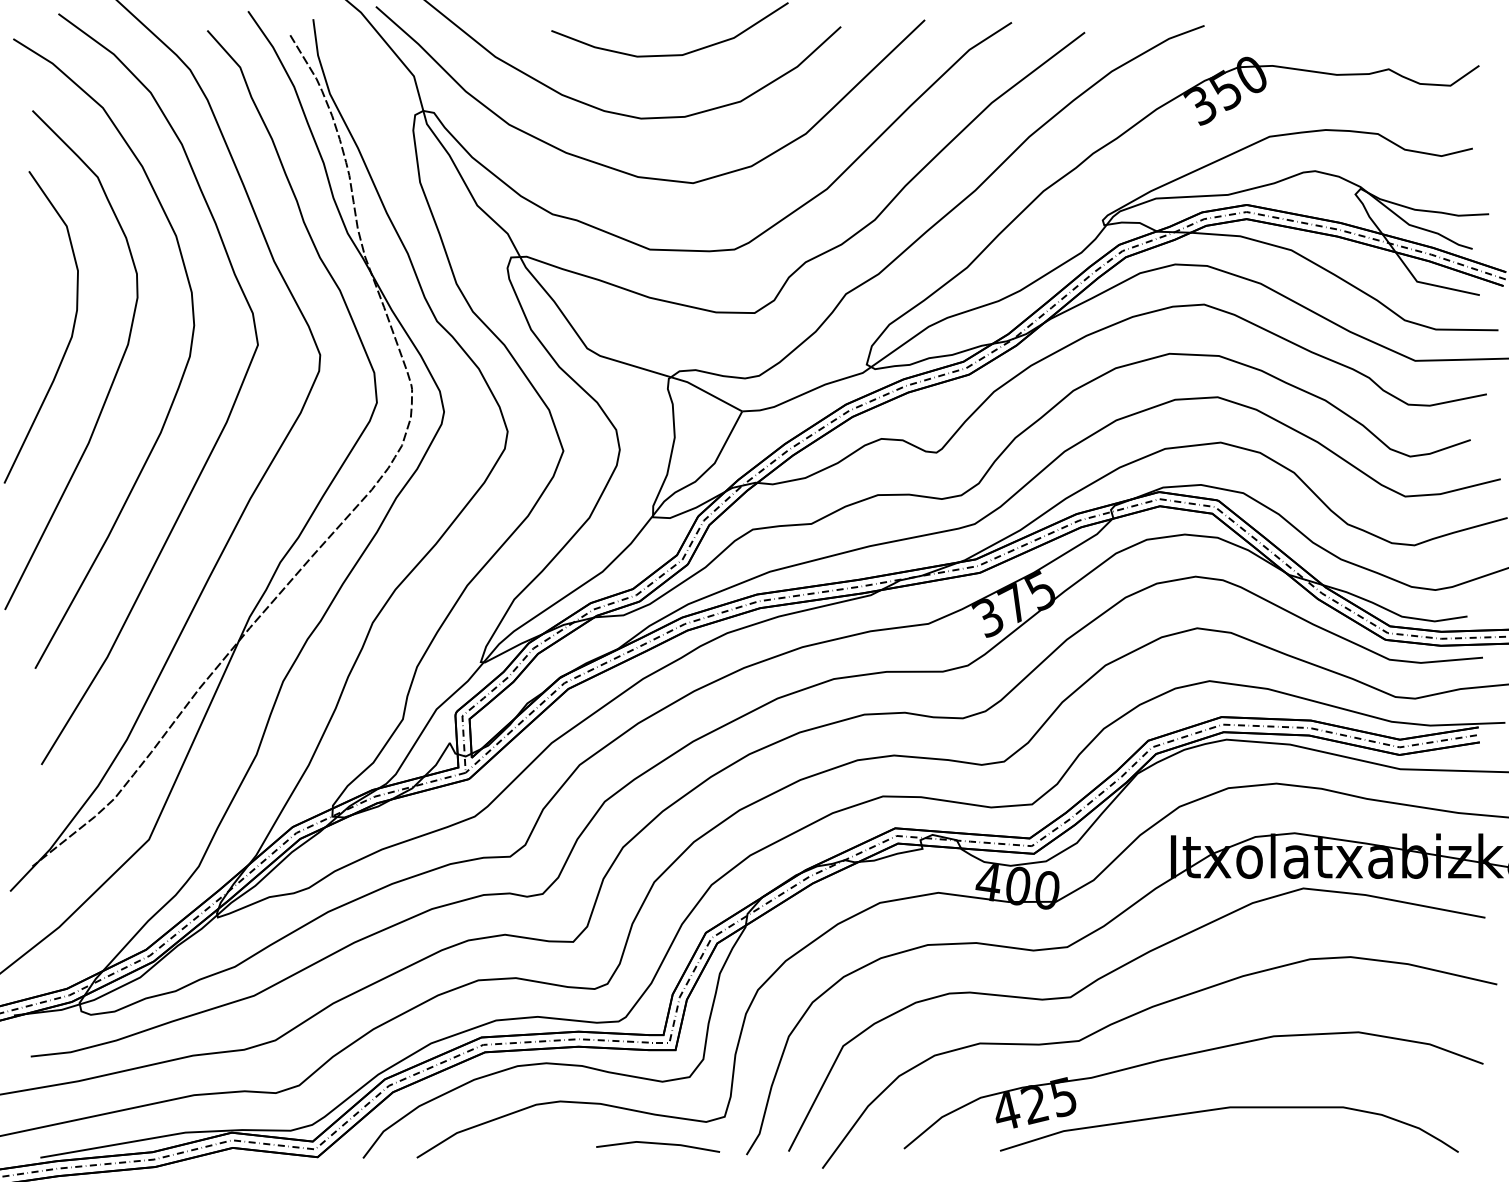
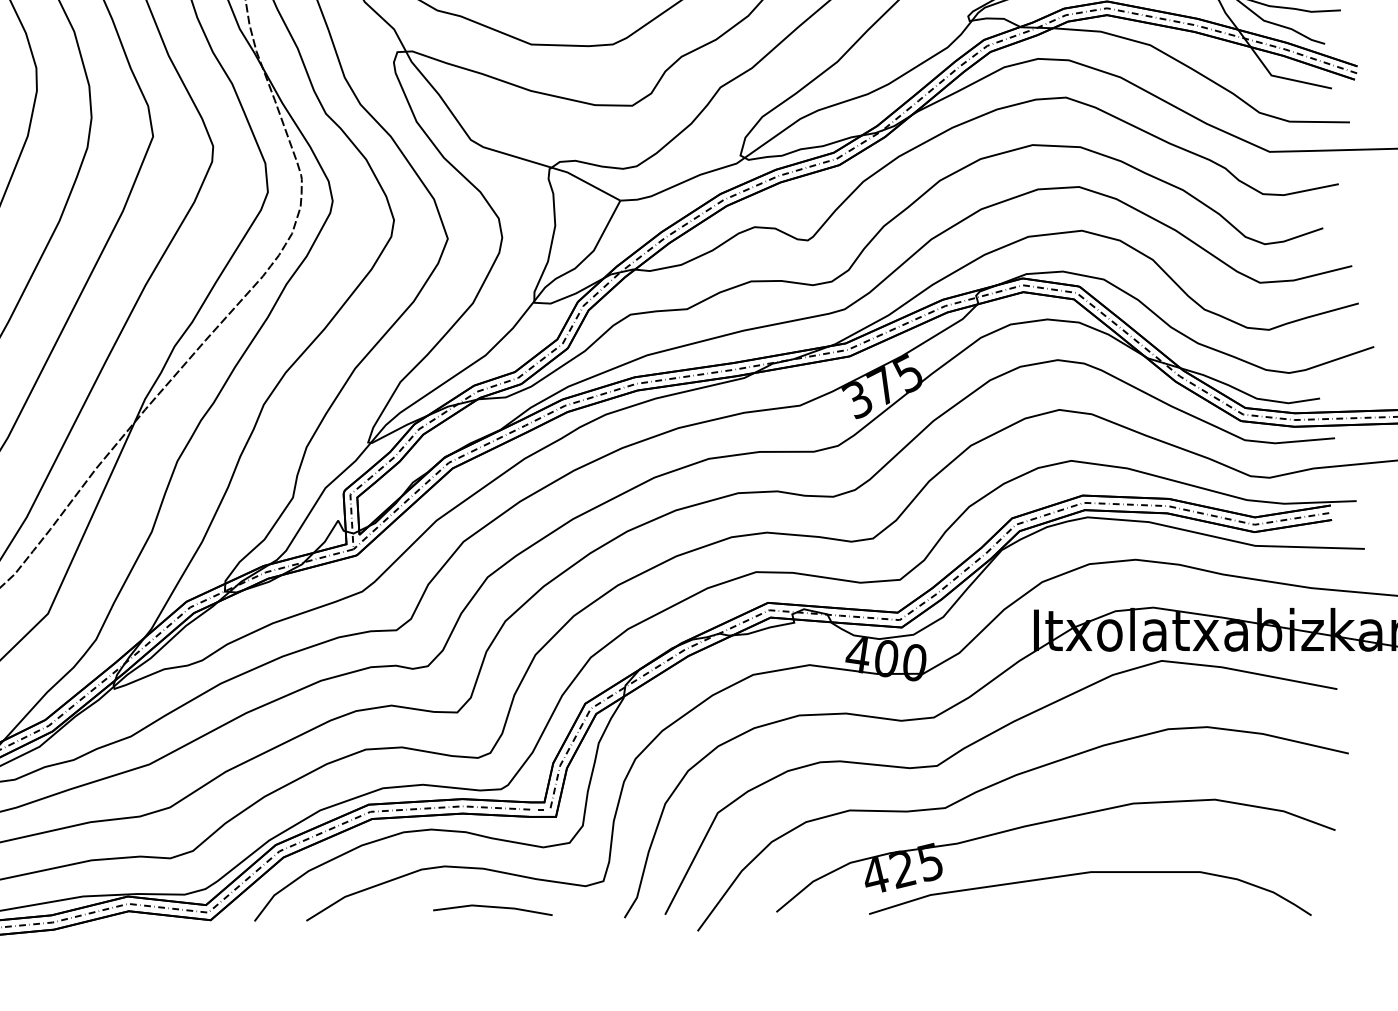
line: (658, 1144) -> (493, 907), moved

